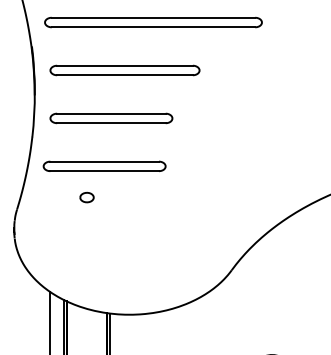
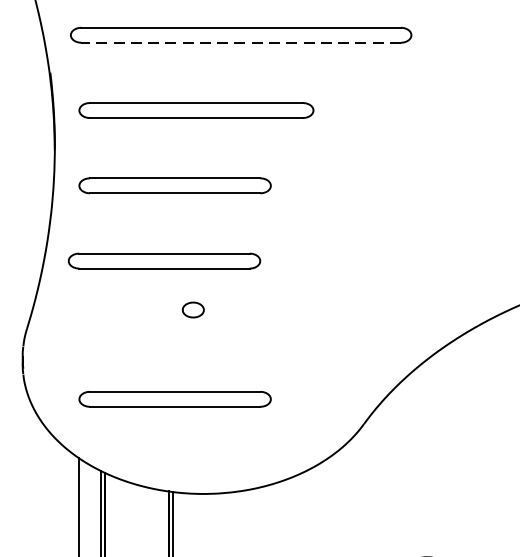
line: (153, 27) -> (241, 43), solid -> dashed
part: (86, 197) -> (192, 309), moved
part: (111, 254) -> (175, 399), added

